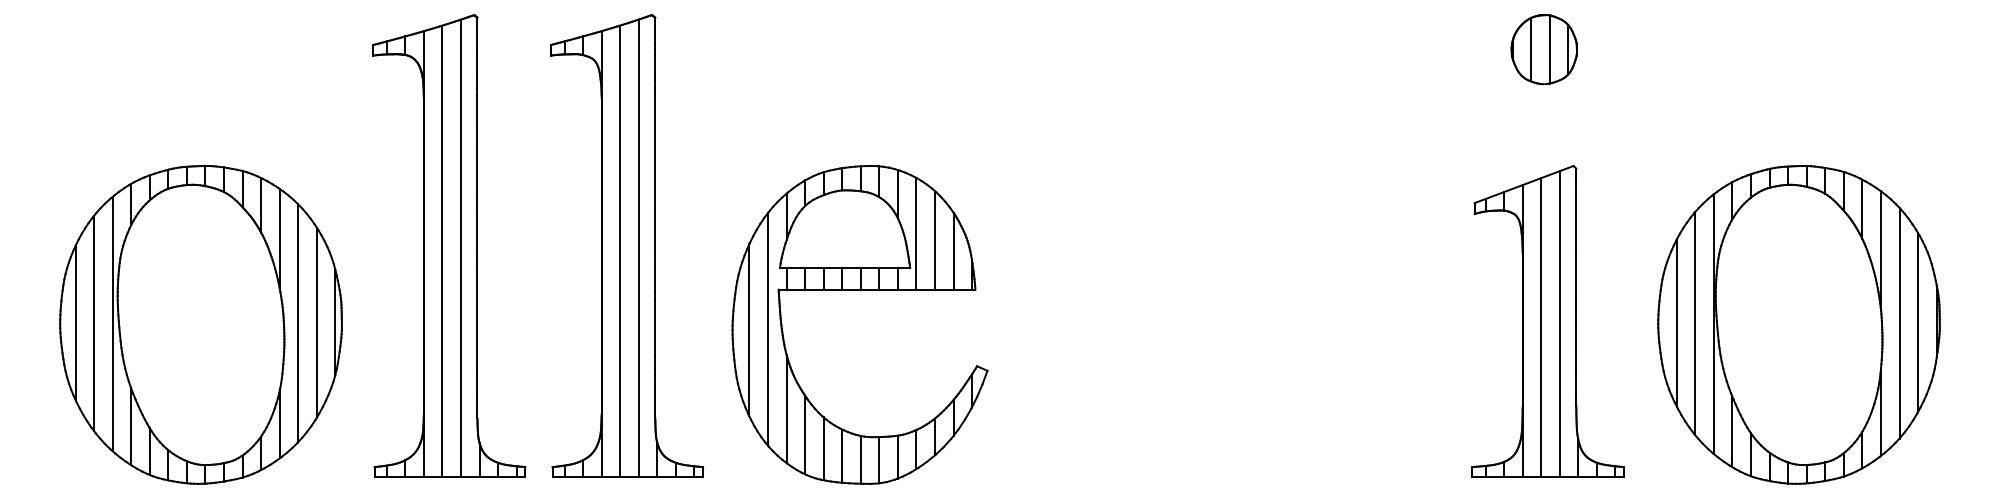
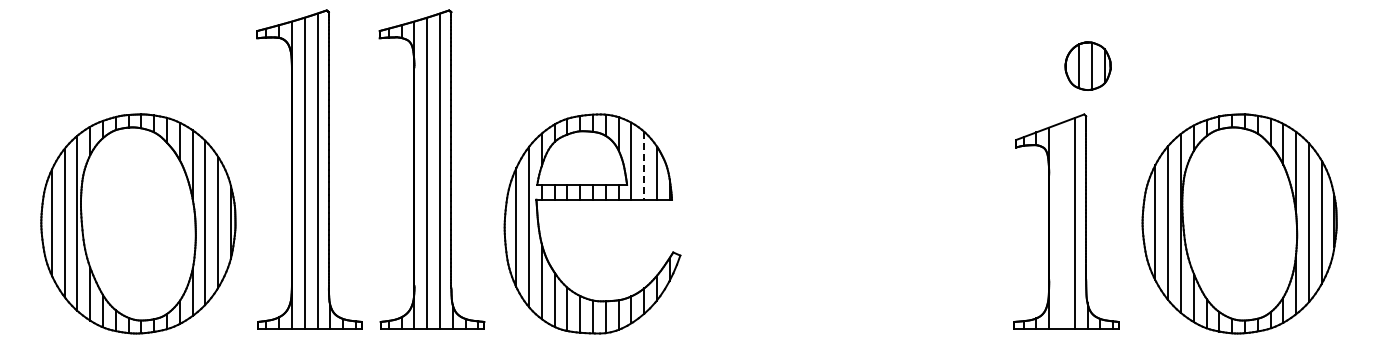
part: (1543, 48) -> (1087, 65), moved
line: (935, 240) -> (644, 165), solid -> dashed
line: (1540, 327) -> (1061, 225), removed

